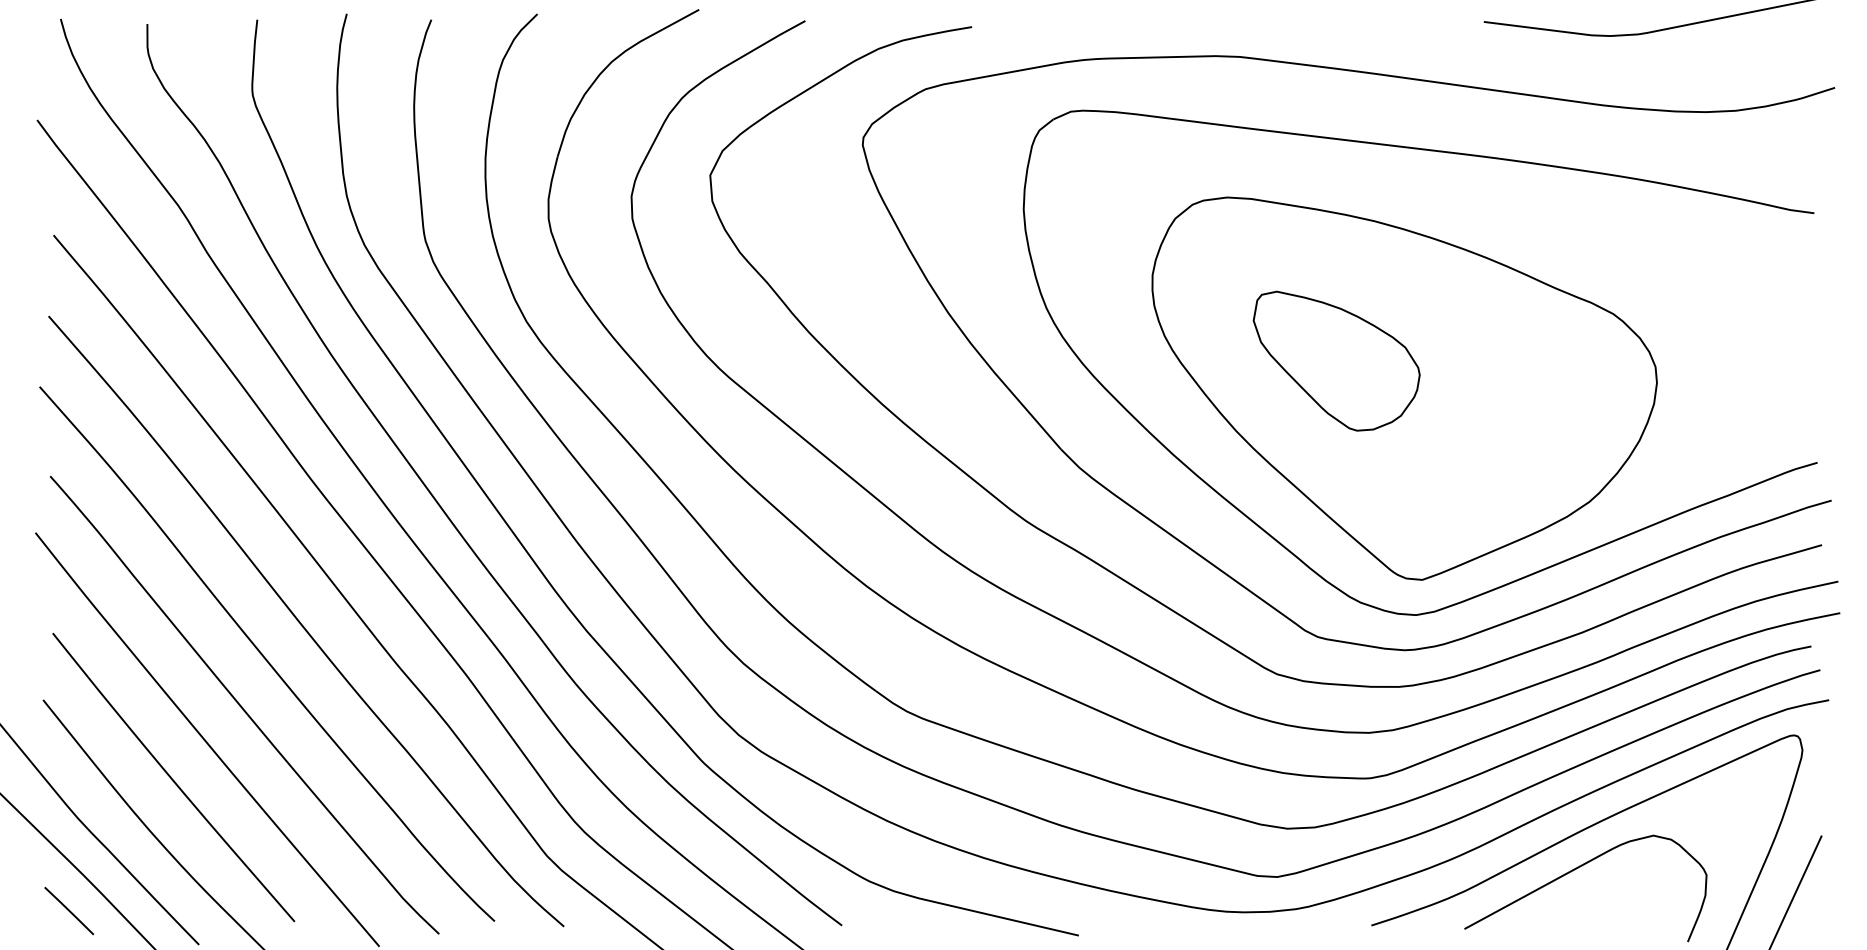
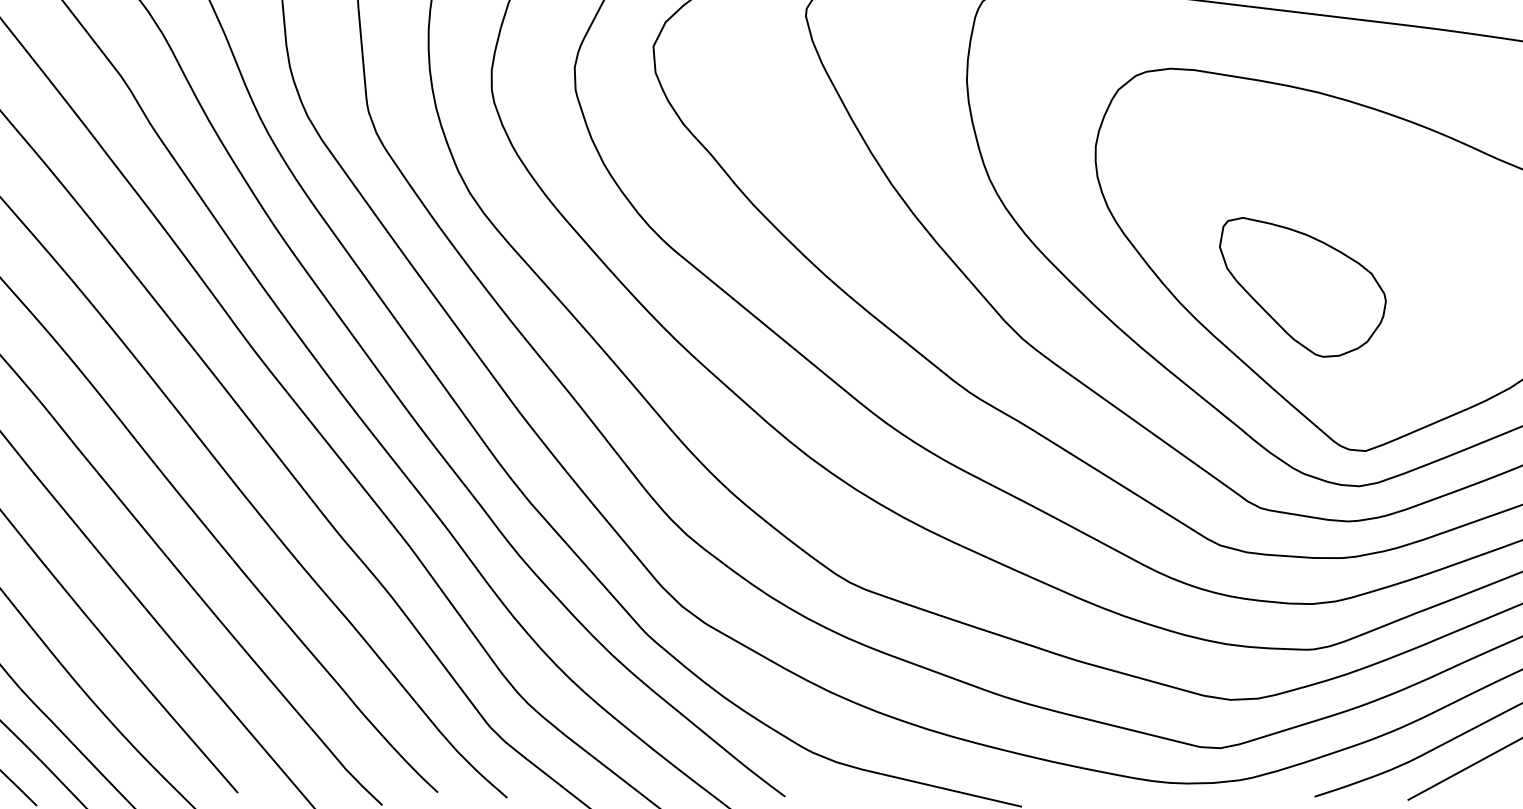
part: (1336, 360) -> (1302, 286), moved

